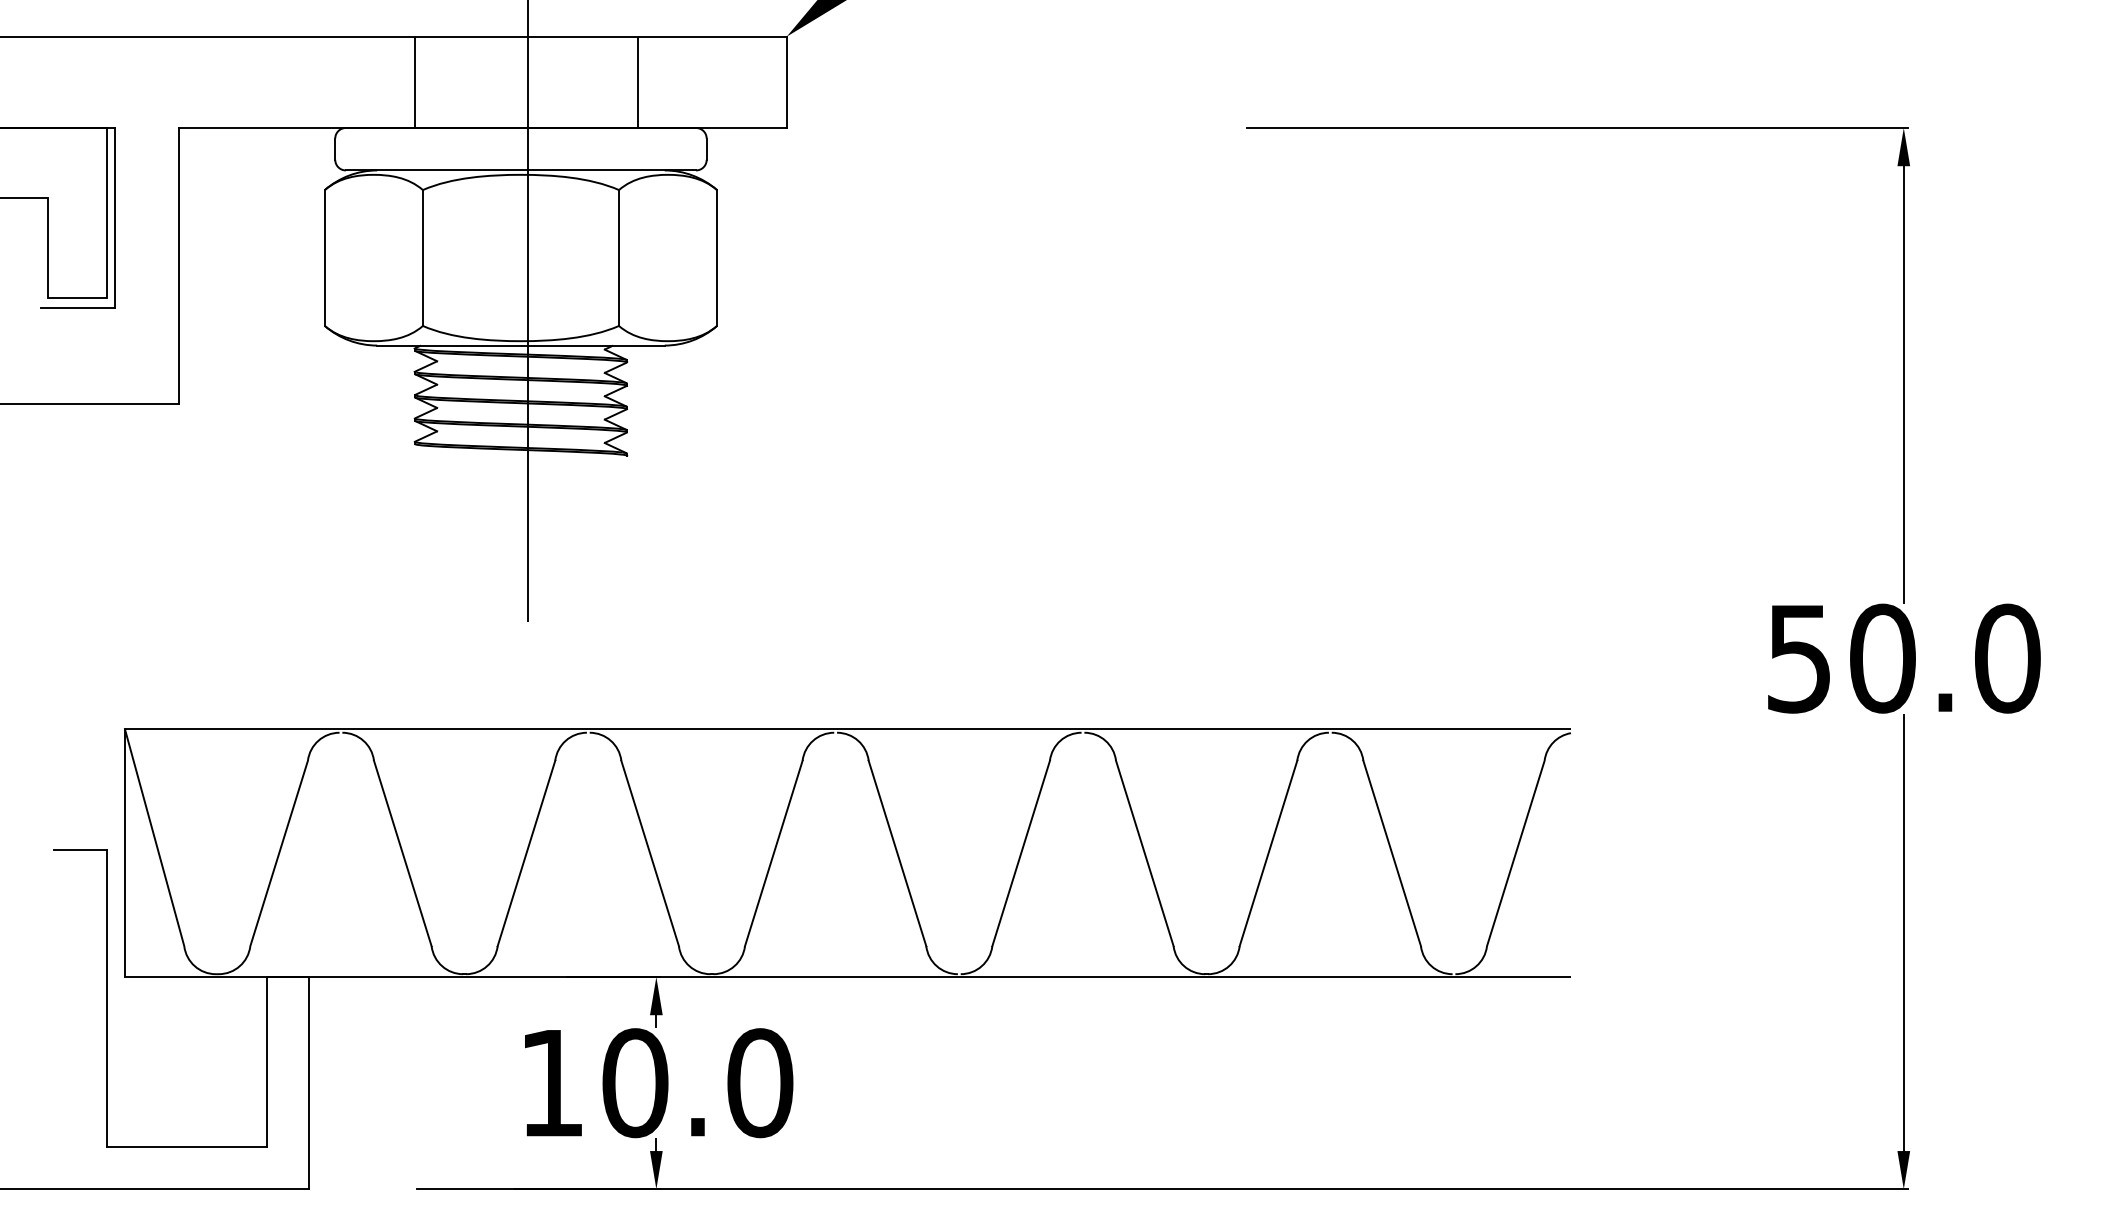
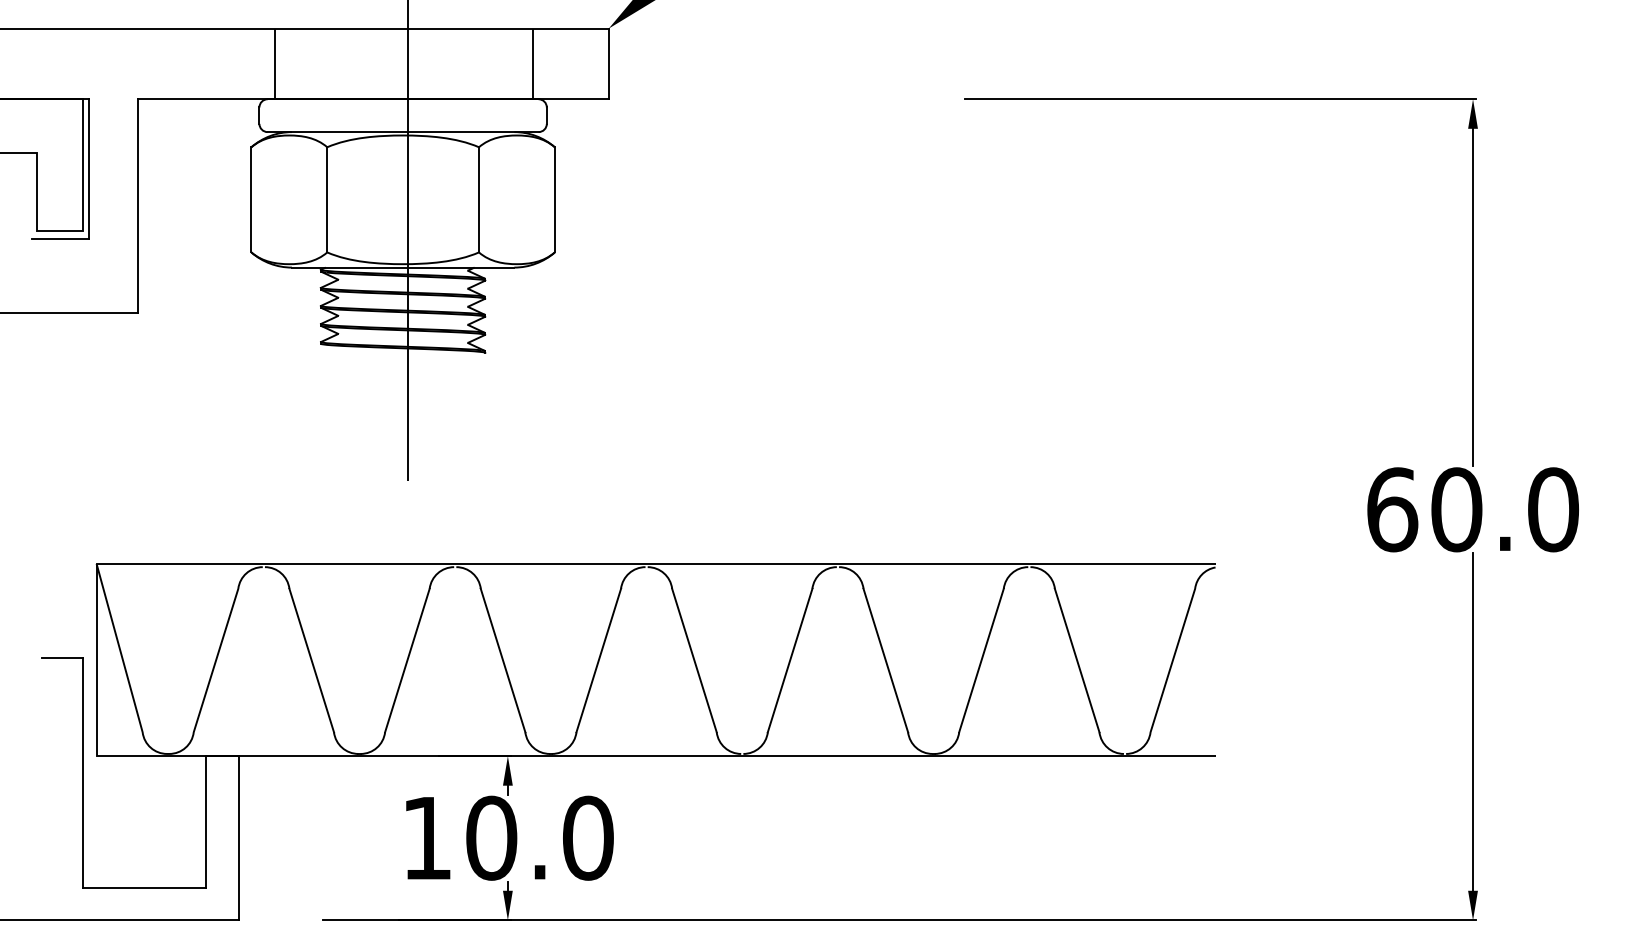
line: (414, 82) -> (275, 64), moved
line: (638, 82) -> (532, 64), moved
text: (1800, 658) -> (1393, 509), 50.0 -> 60.0

